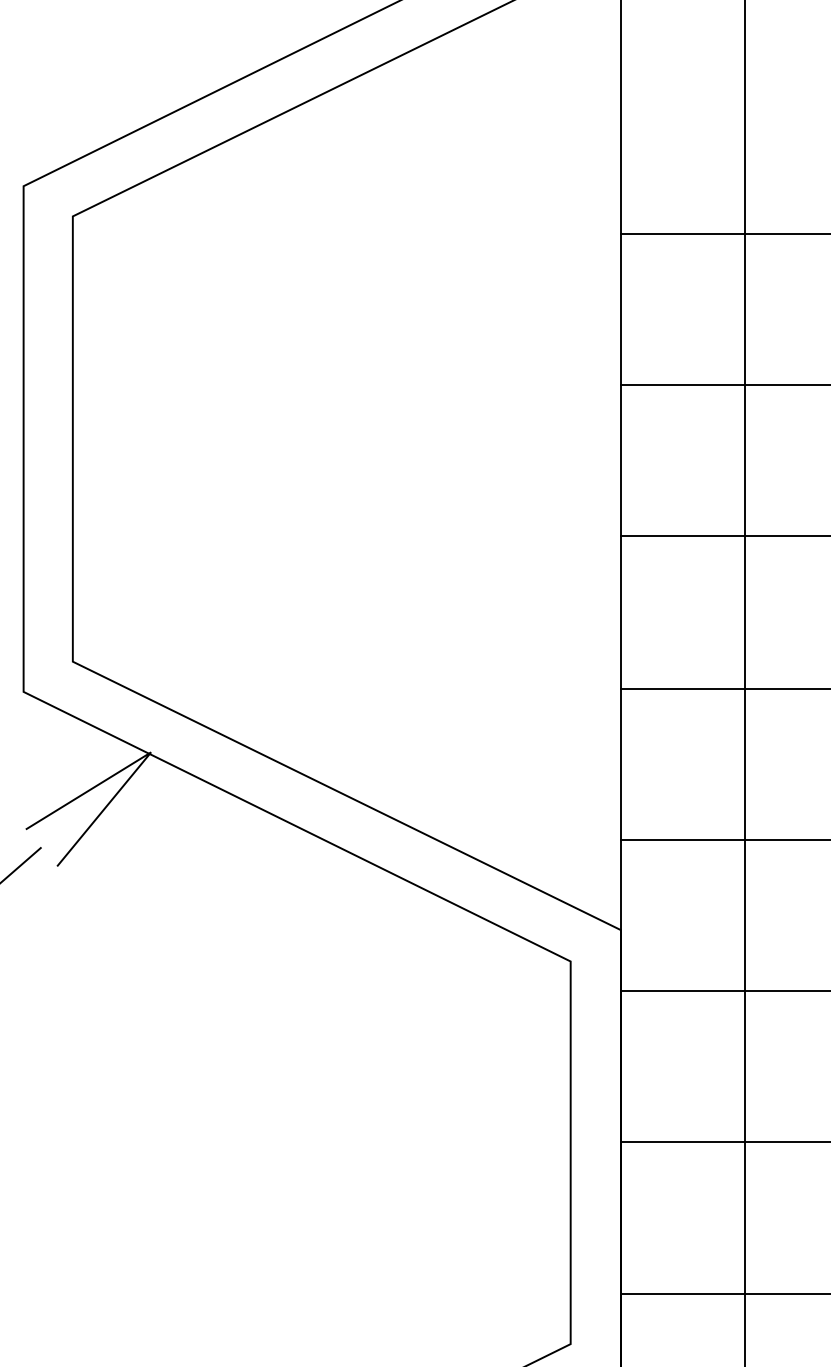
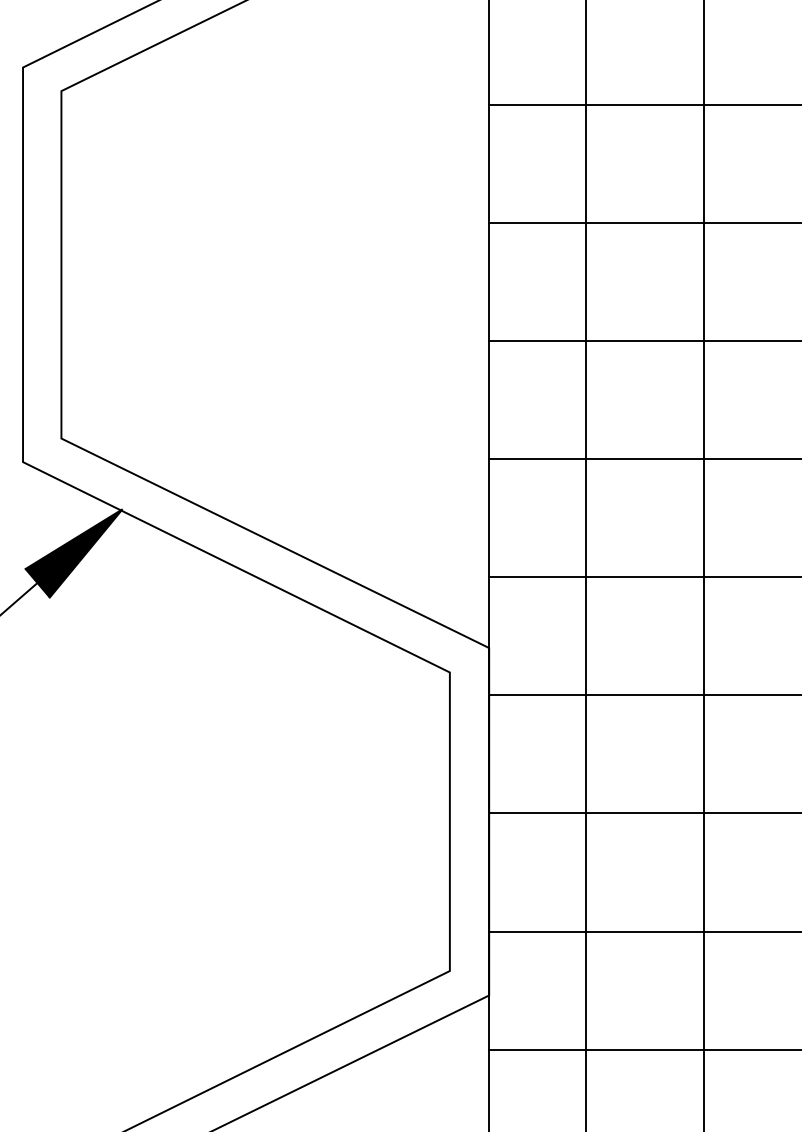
fill: (88, 809) -> (73, 553), added

